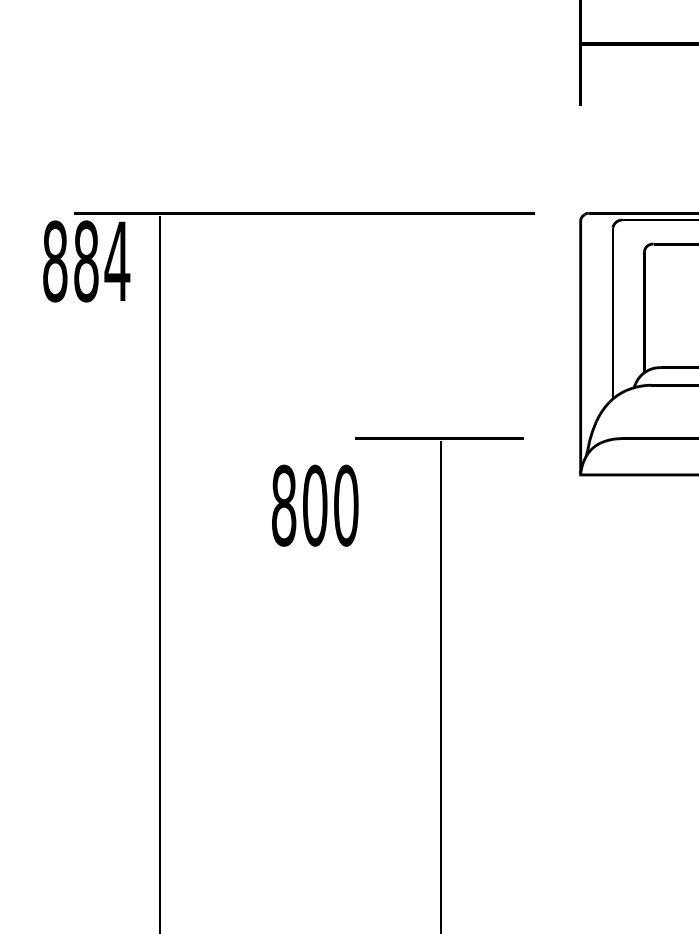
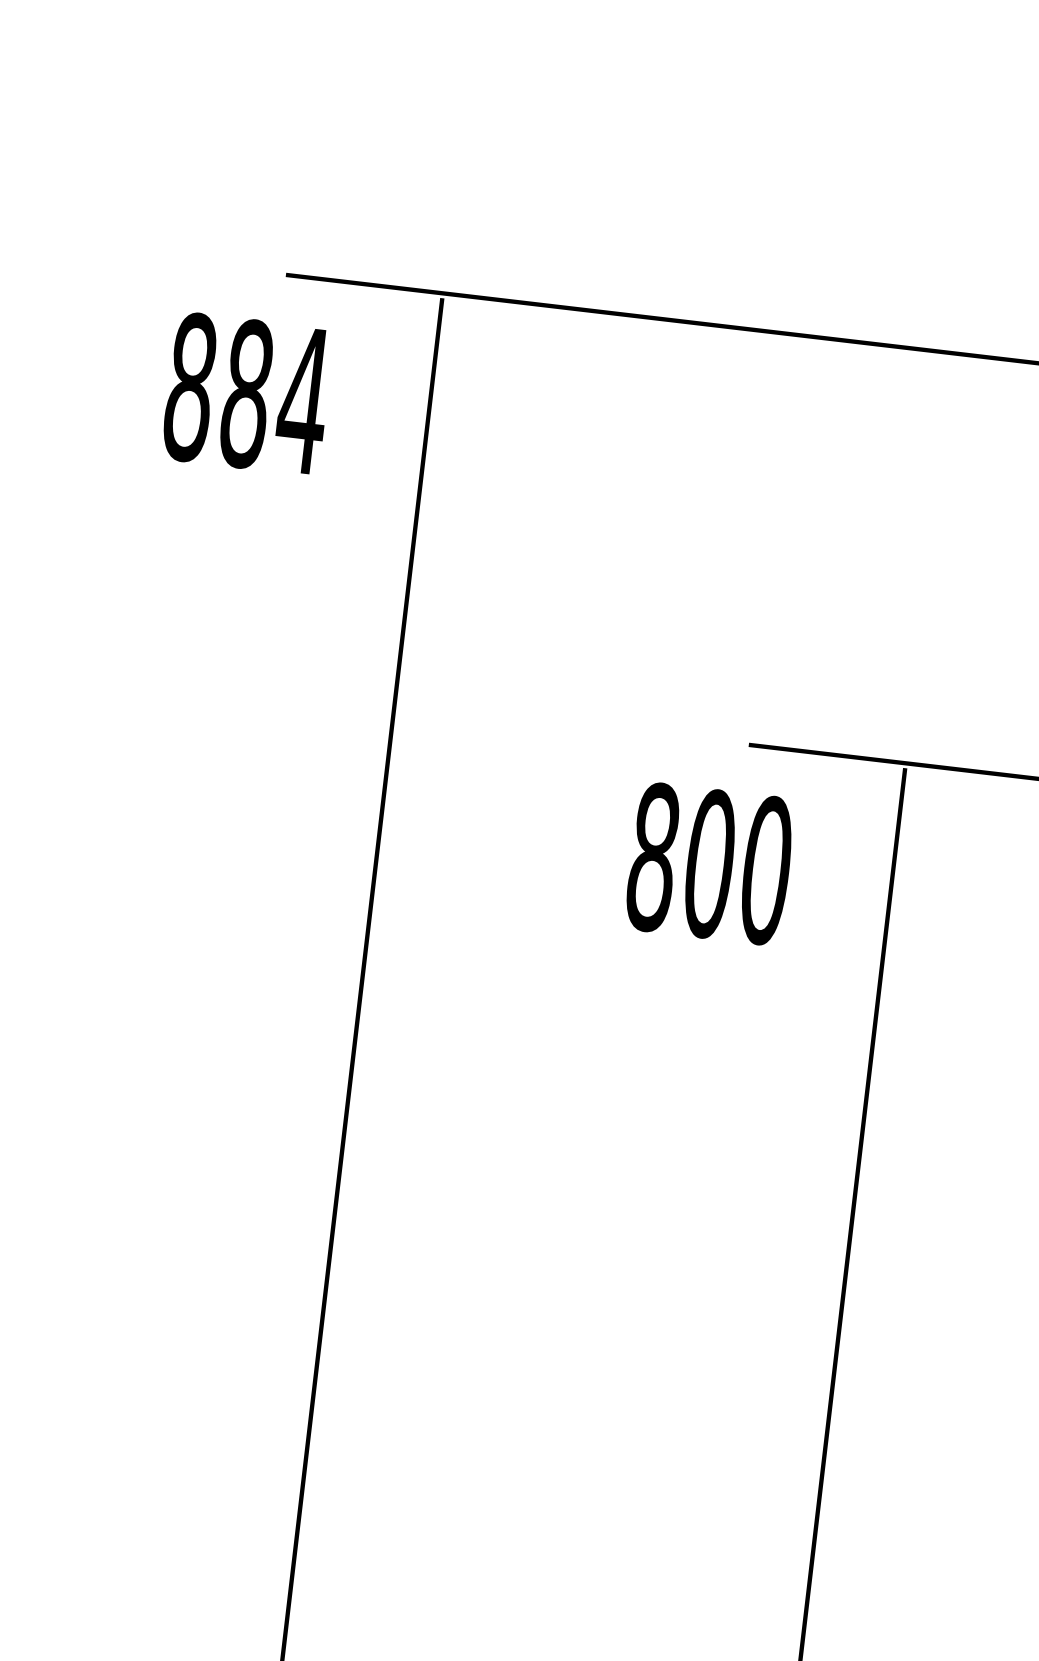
text: (86, 261) -> (247, 394), moved
text: (315, 505) -> (710, 863), moved

